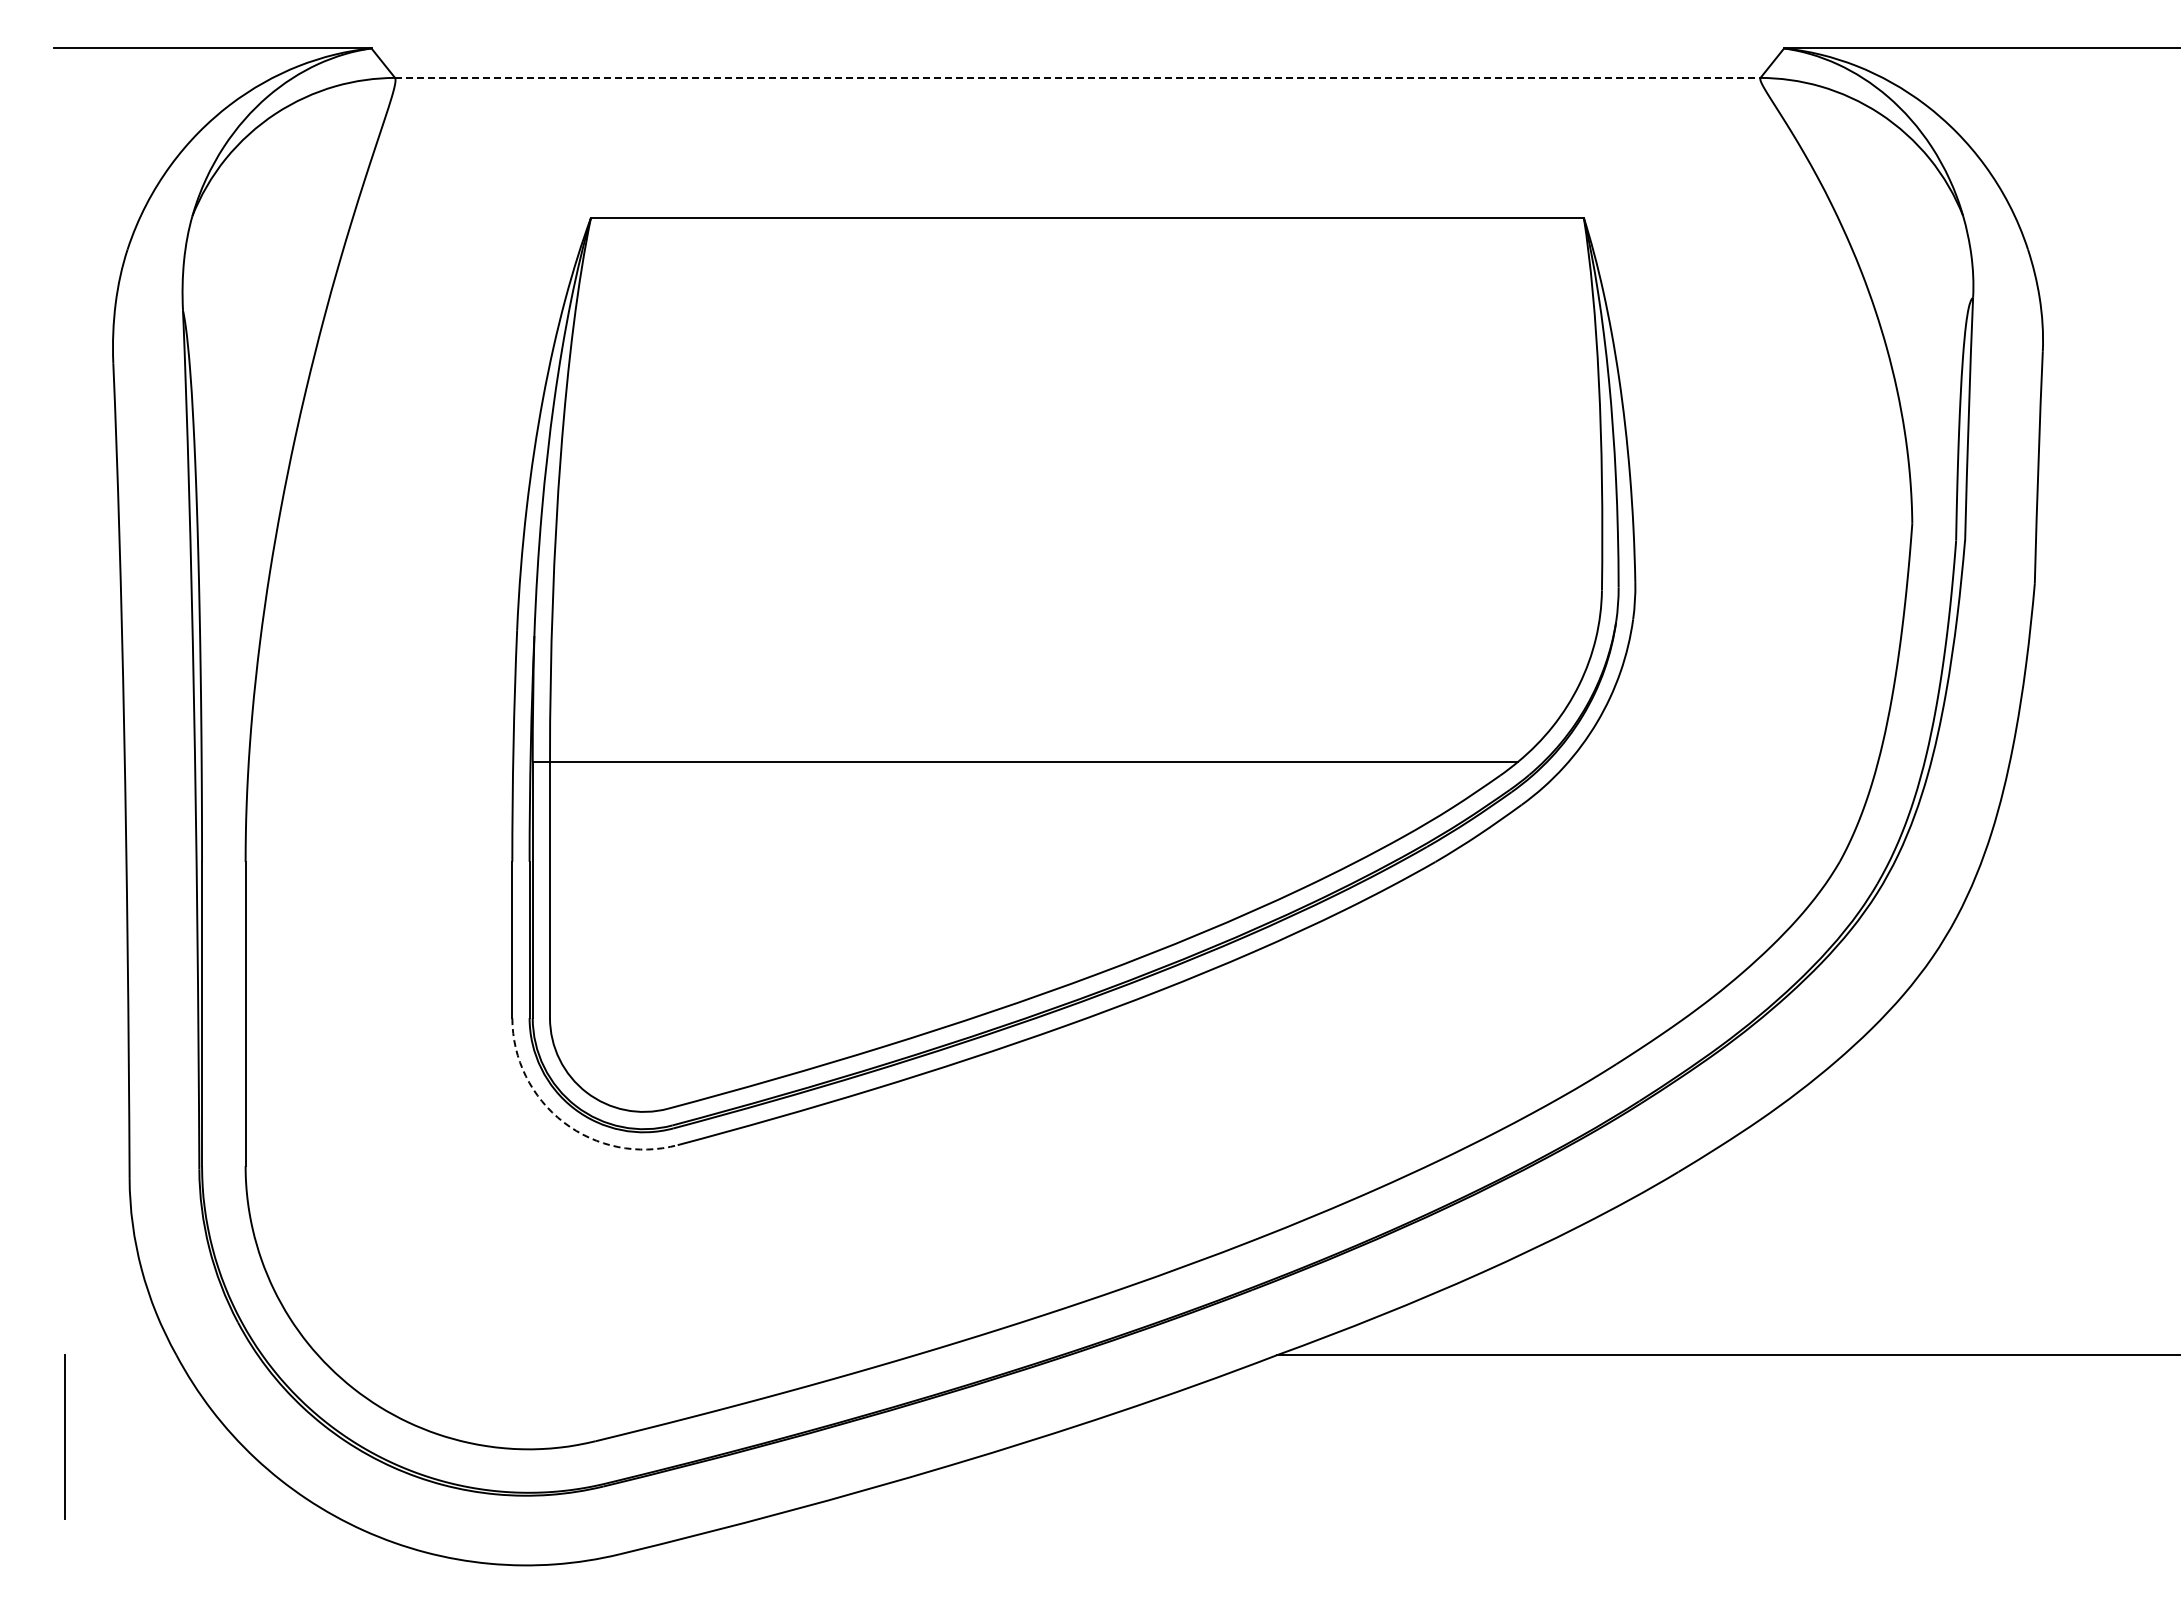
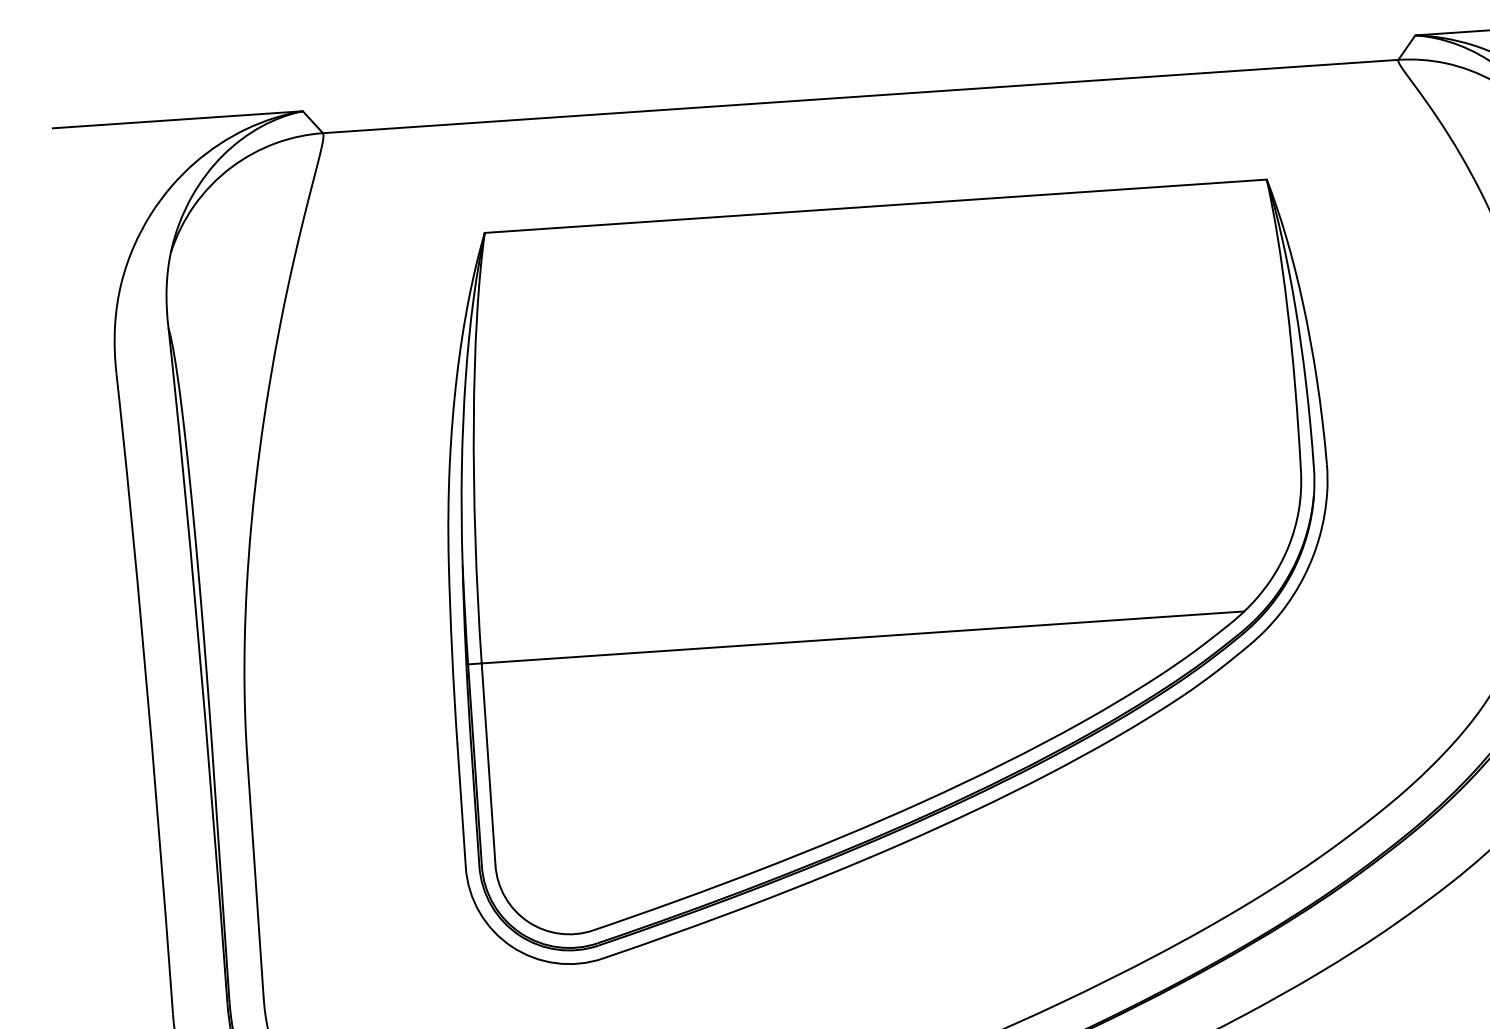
line: (1077, 77) -> (860, 96), dashed -> solid
arc: (563, 1122) -> (511, 946), dashed -> solid

